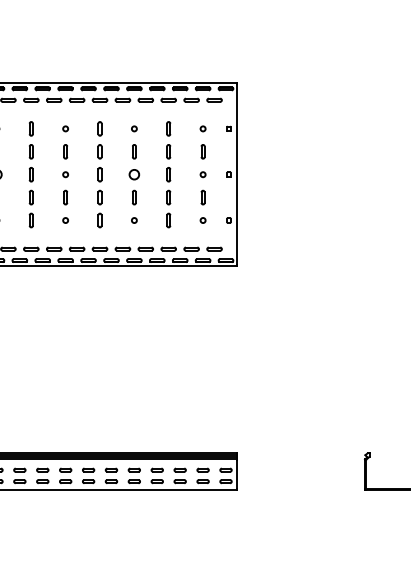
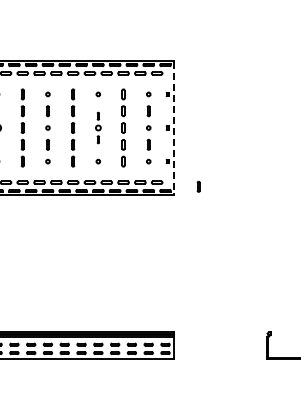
part: (134, 173) -> (98, 127), size x0.7
line: (236, 175) -> (173, 128), solid -> dashed
part: (270, 254) -> (198, 186), added

